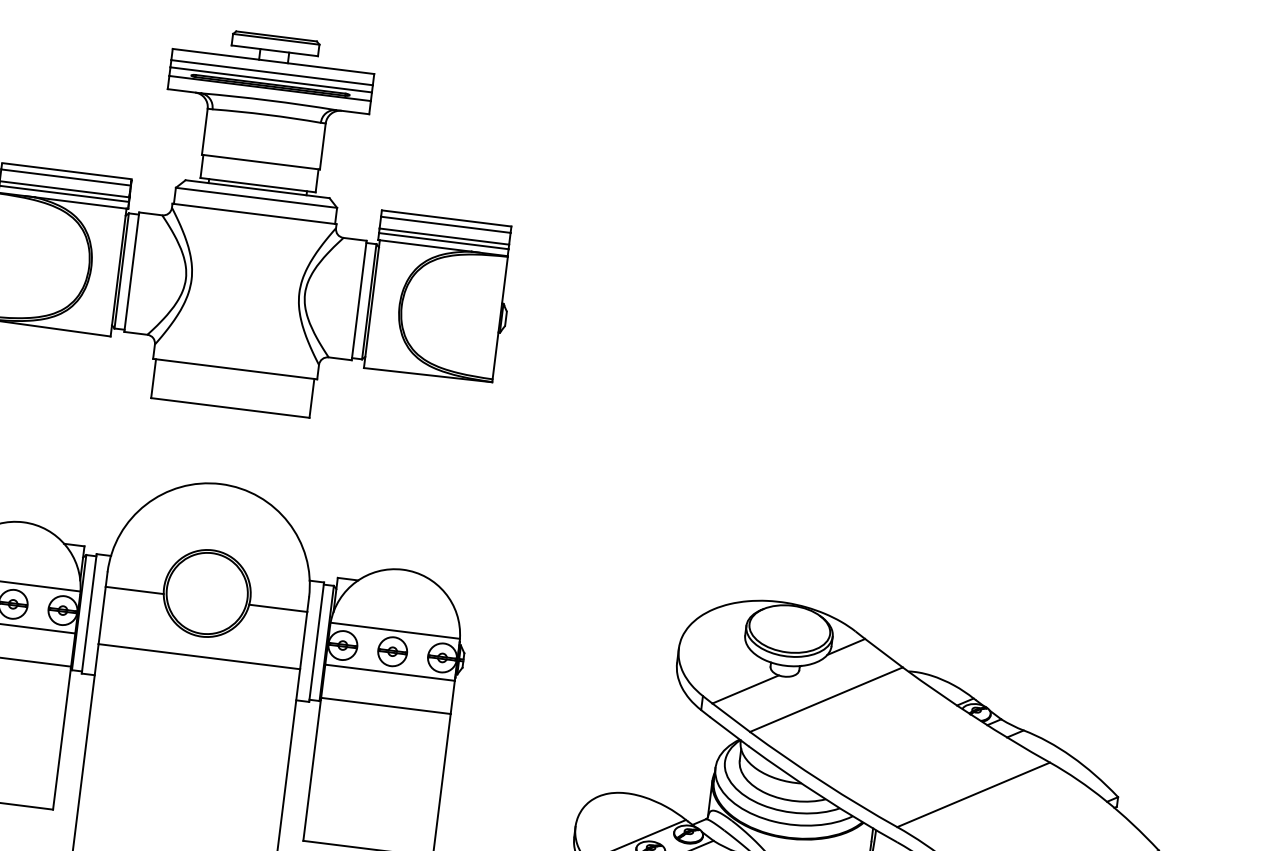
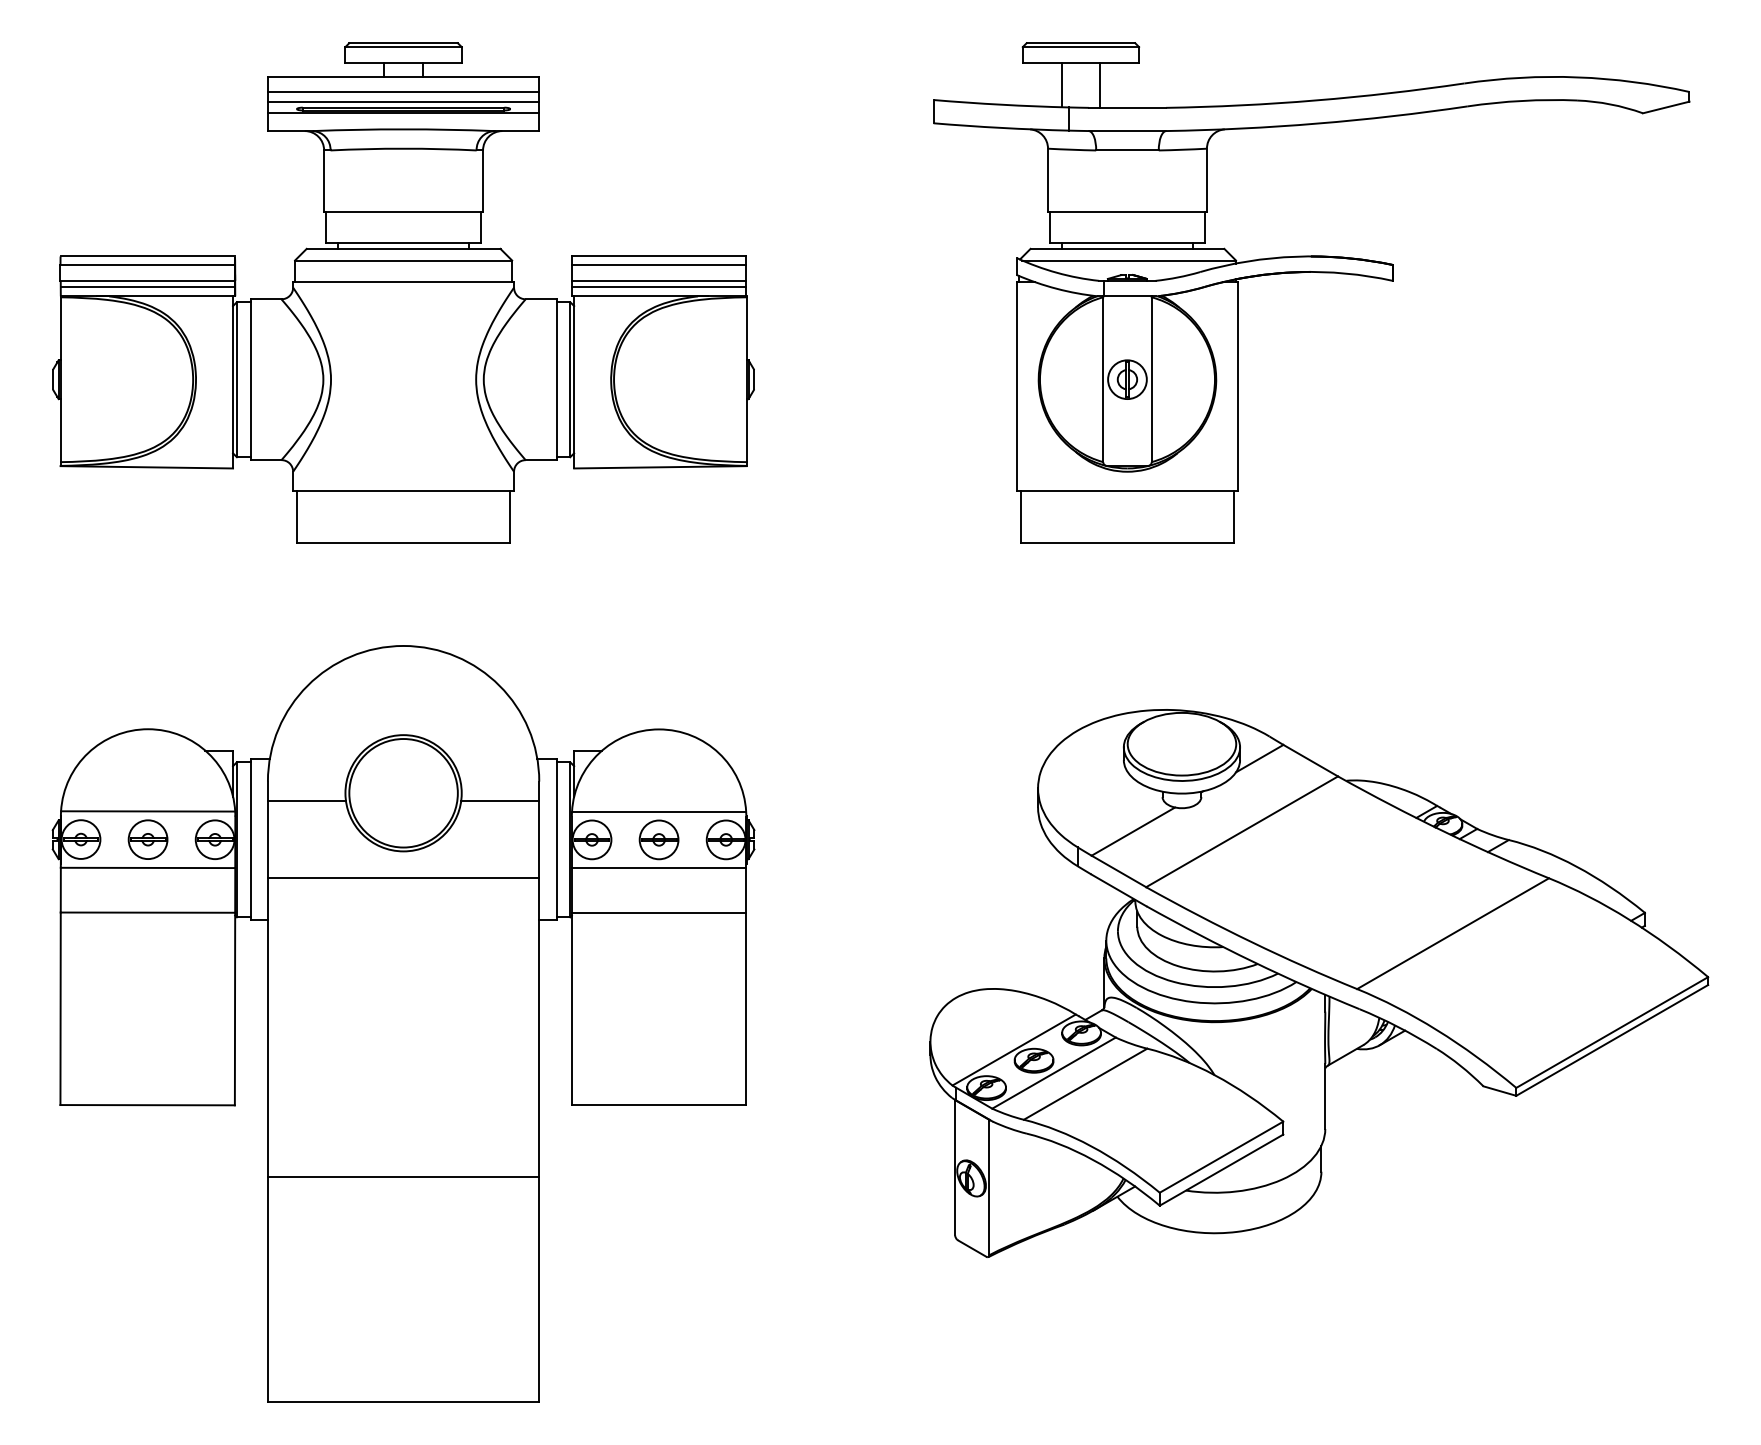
part: (929, 290) -> (1311, 272), added

